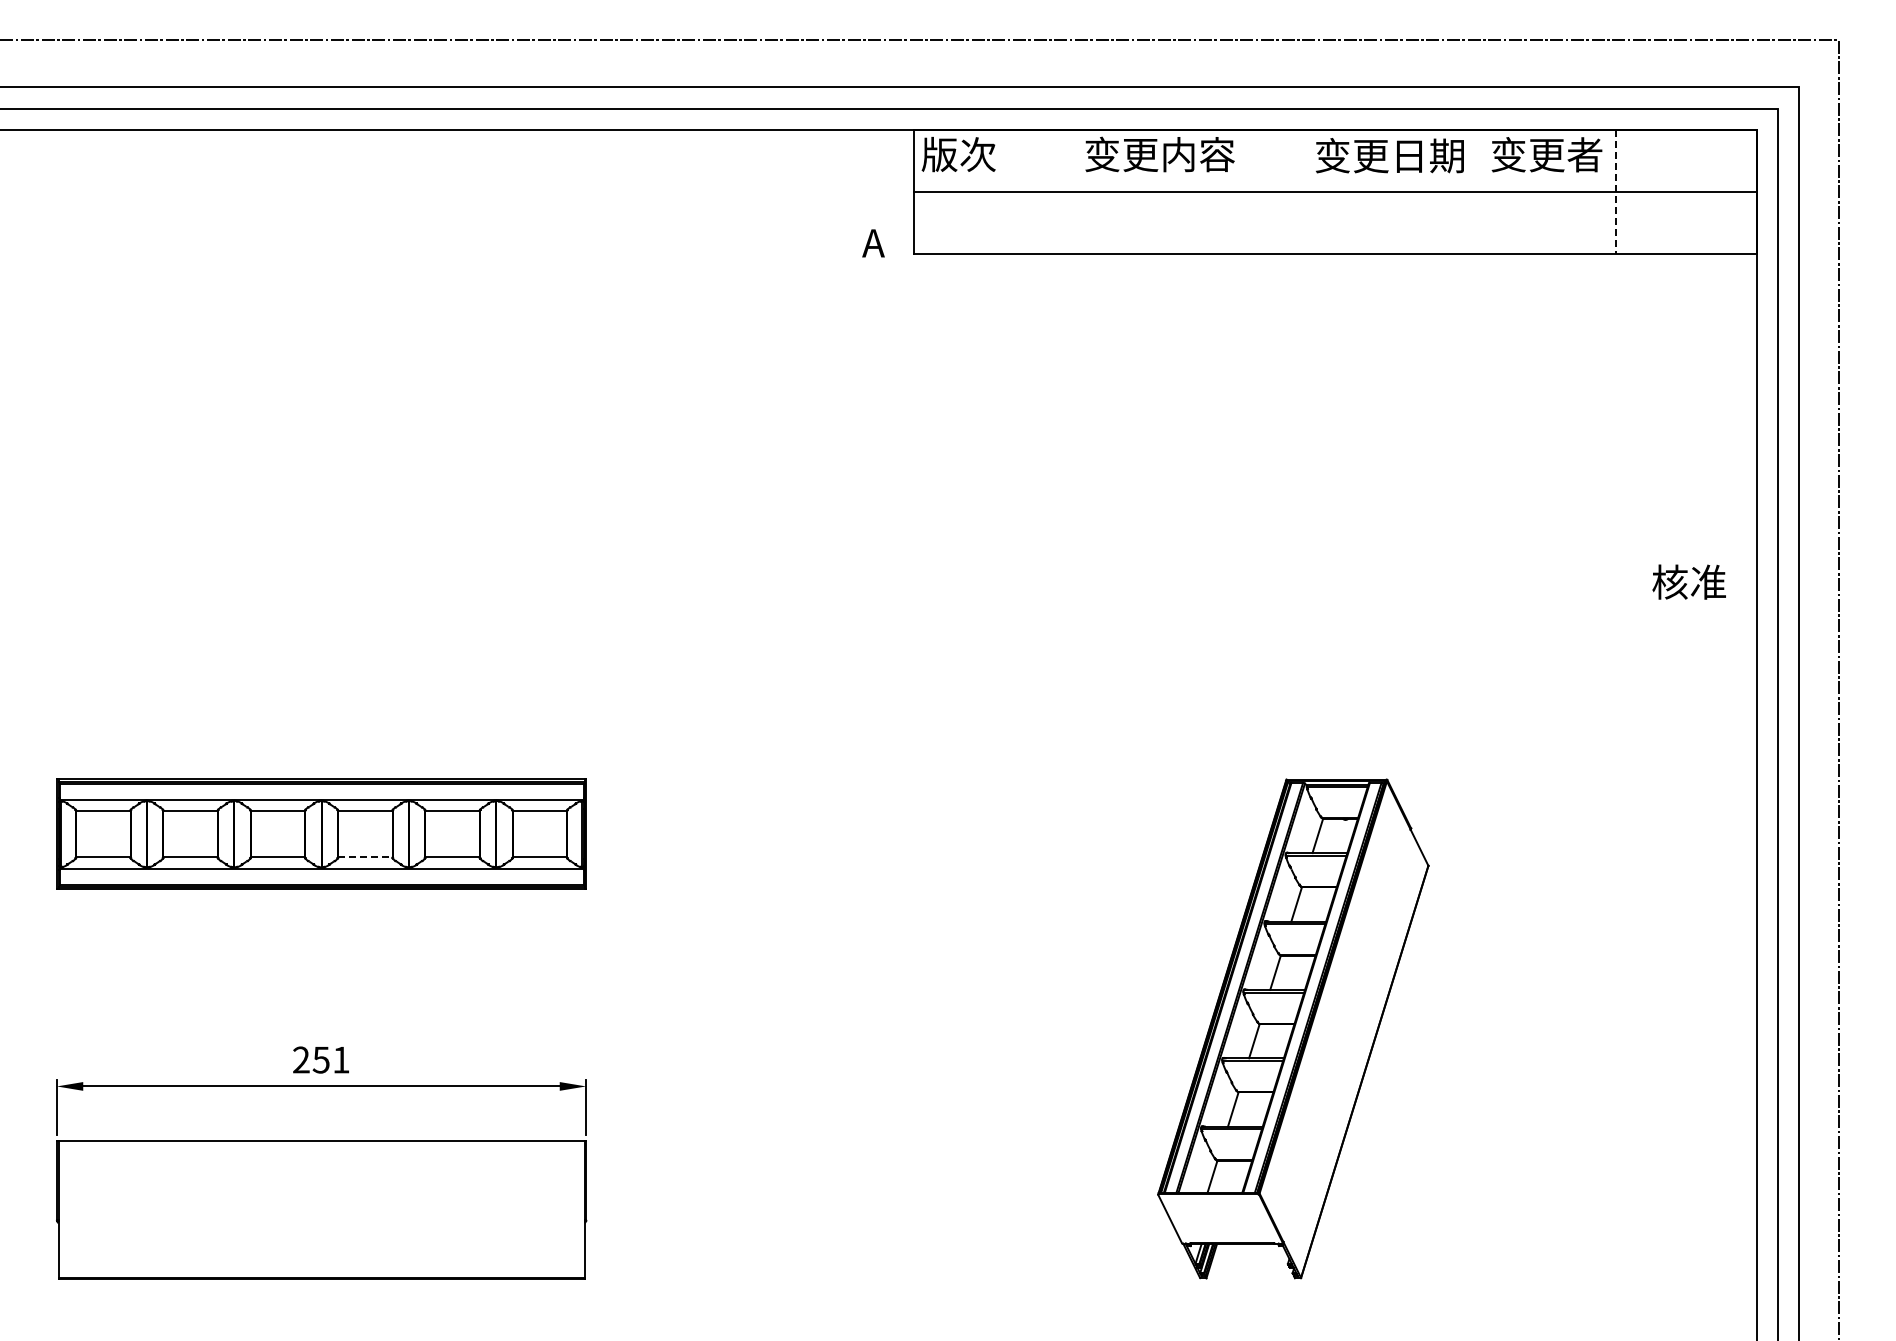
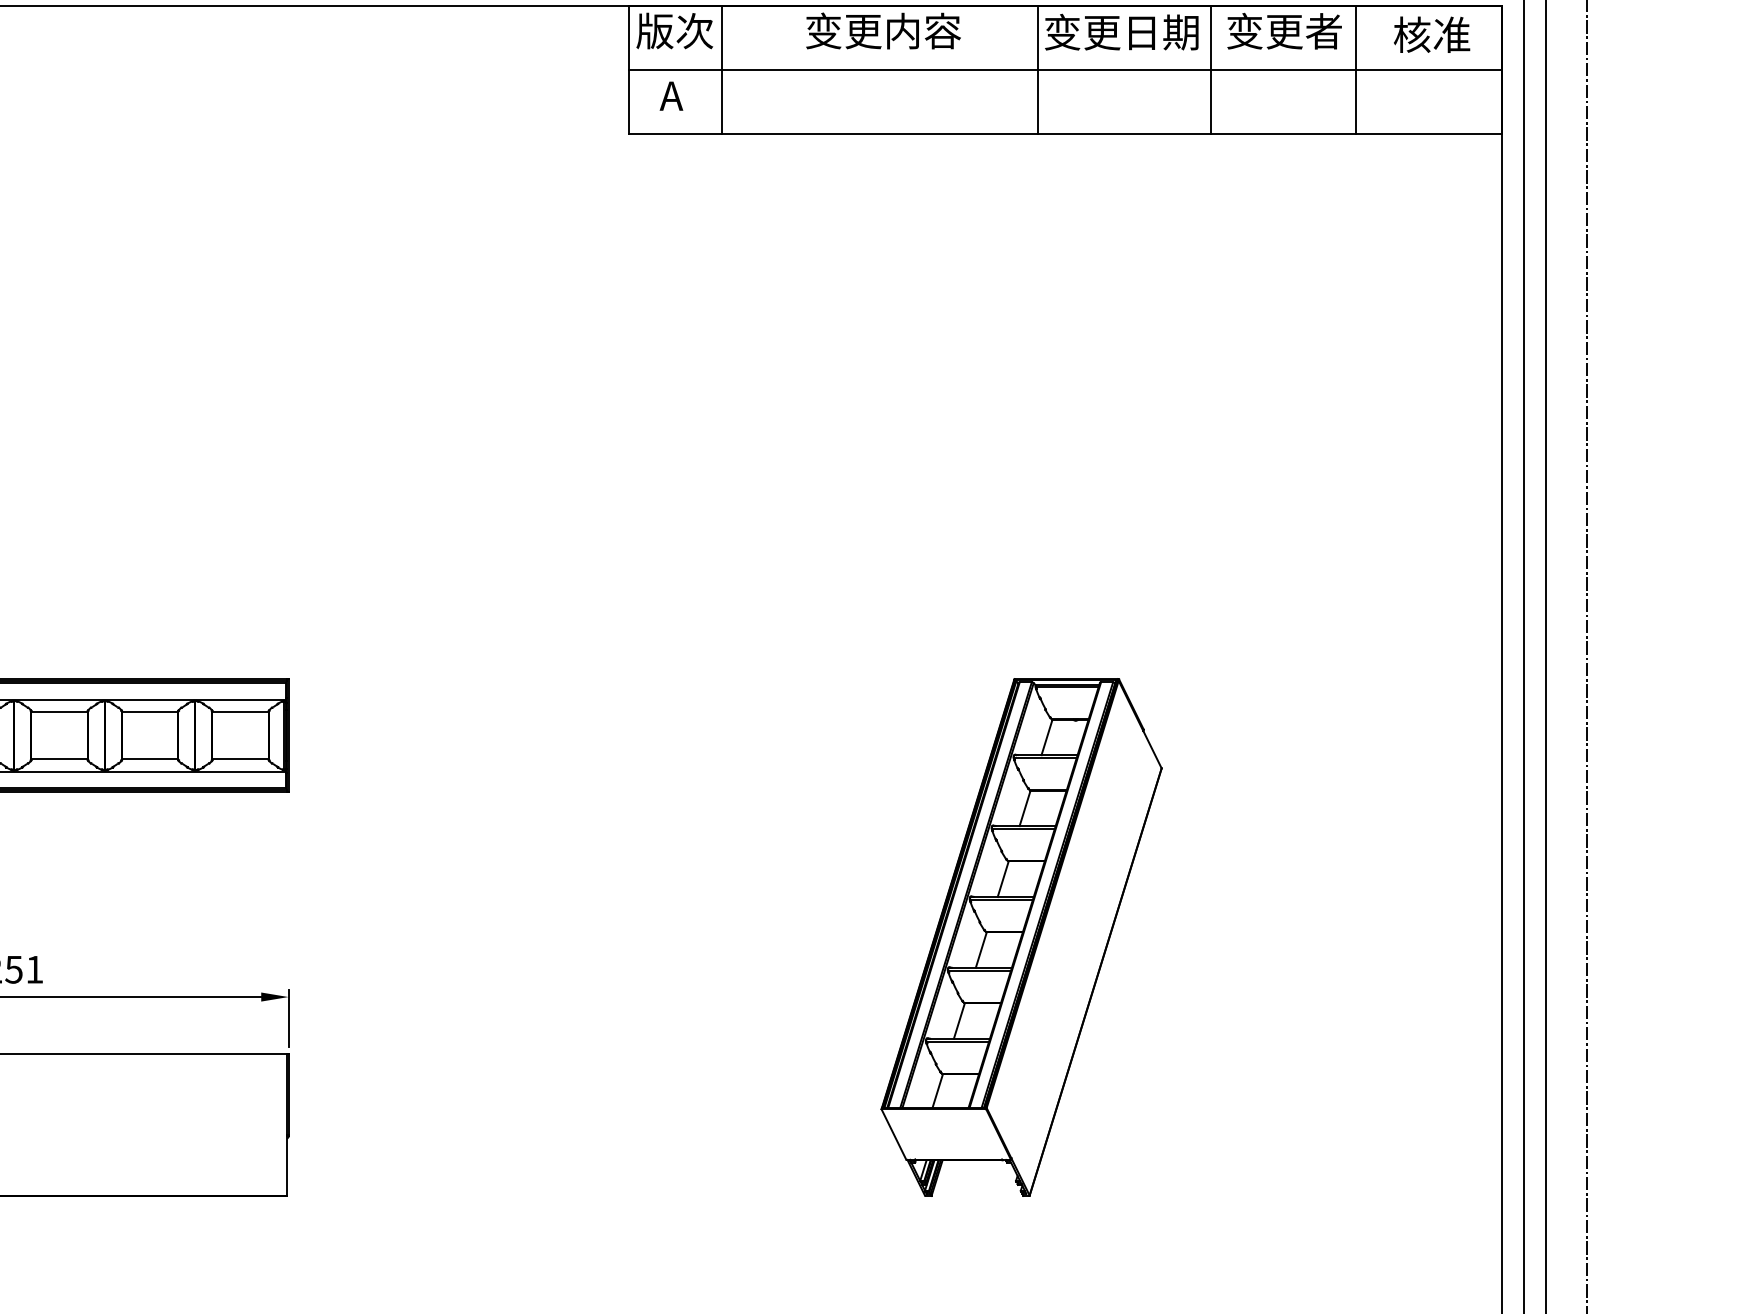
line: (1004, 191) -> (722, 69), added
line: (1475, 191) -> (1210, 69), added
line: (1616, 191) -> (1356, 69), dashed -> solid
line: (1309, 192) -> (1038, 70), added
text: (873, 243) -> (671, 96), moved
text: (1688, 581) -> (1431, 34), moved
line: (365, 857) -> (59, 759), dashed -> solid

